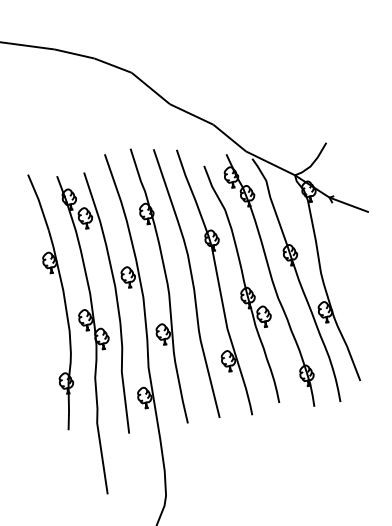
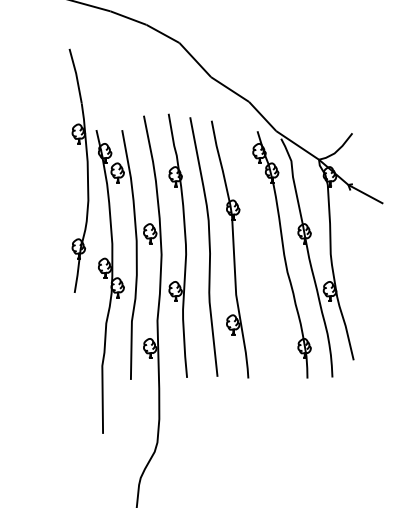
part: (243, 283) -> (256, 254), removed
part: (63, 299) -> (86, 170), moved

